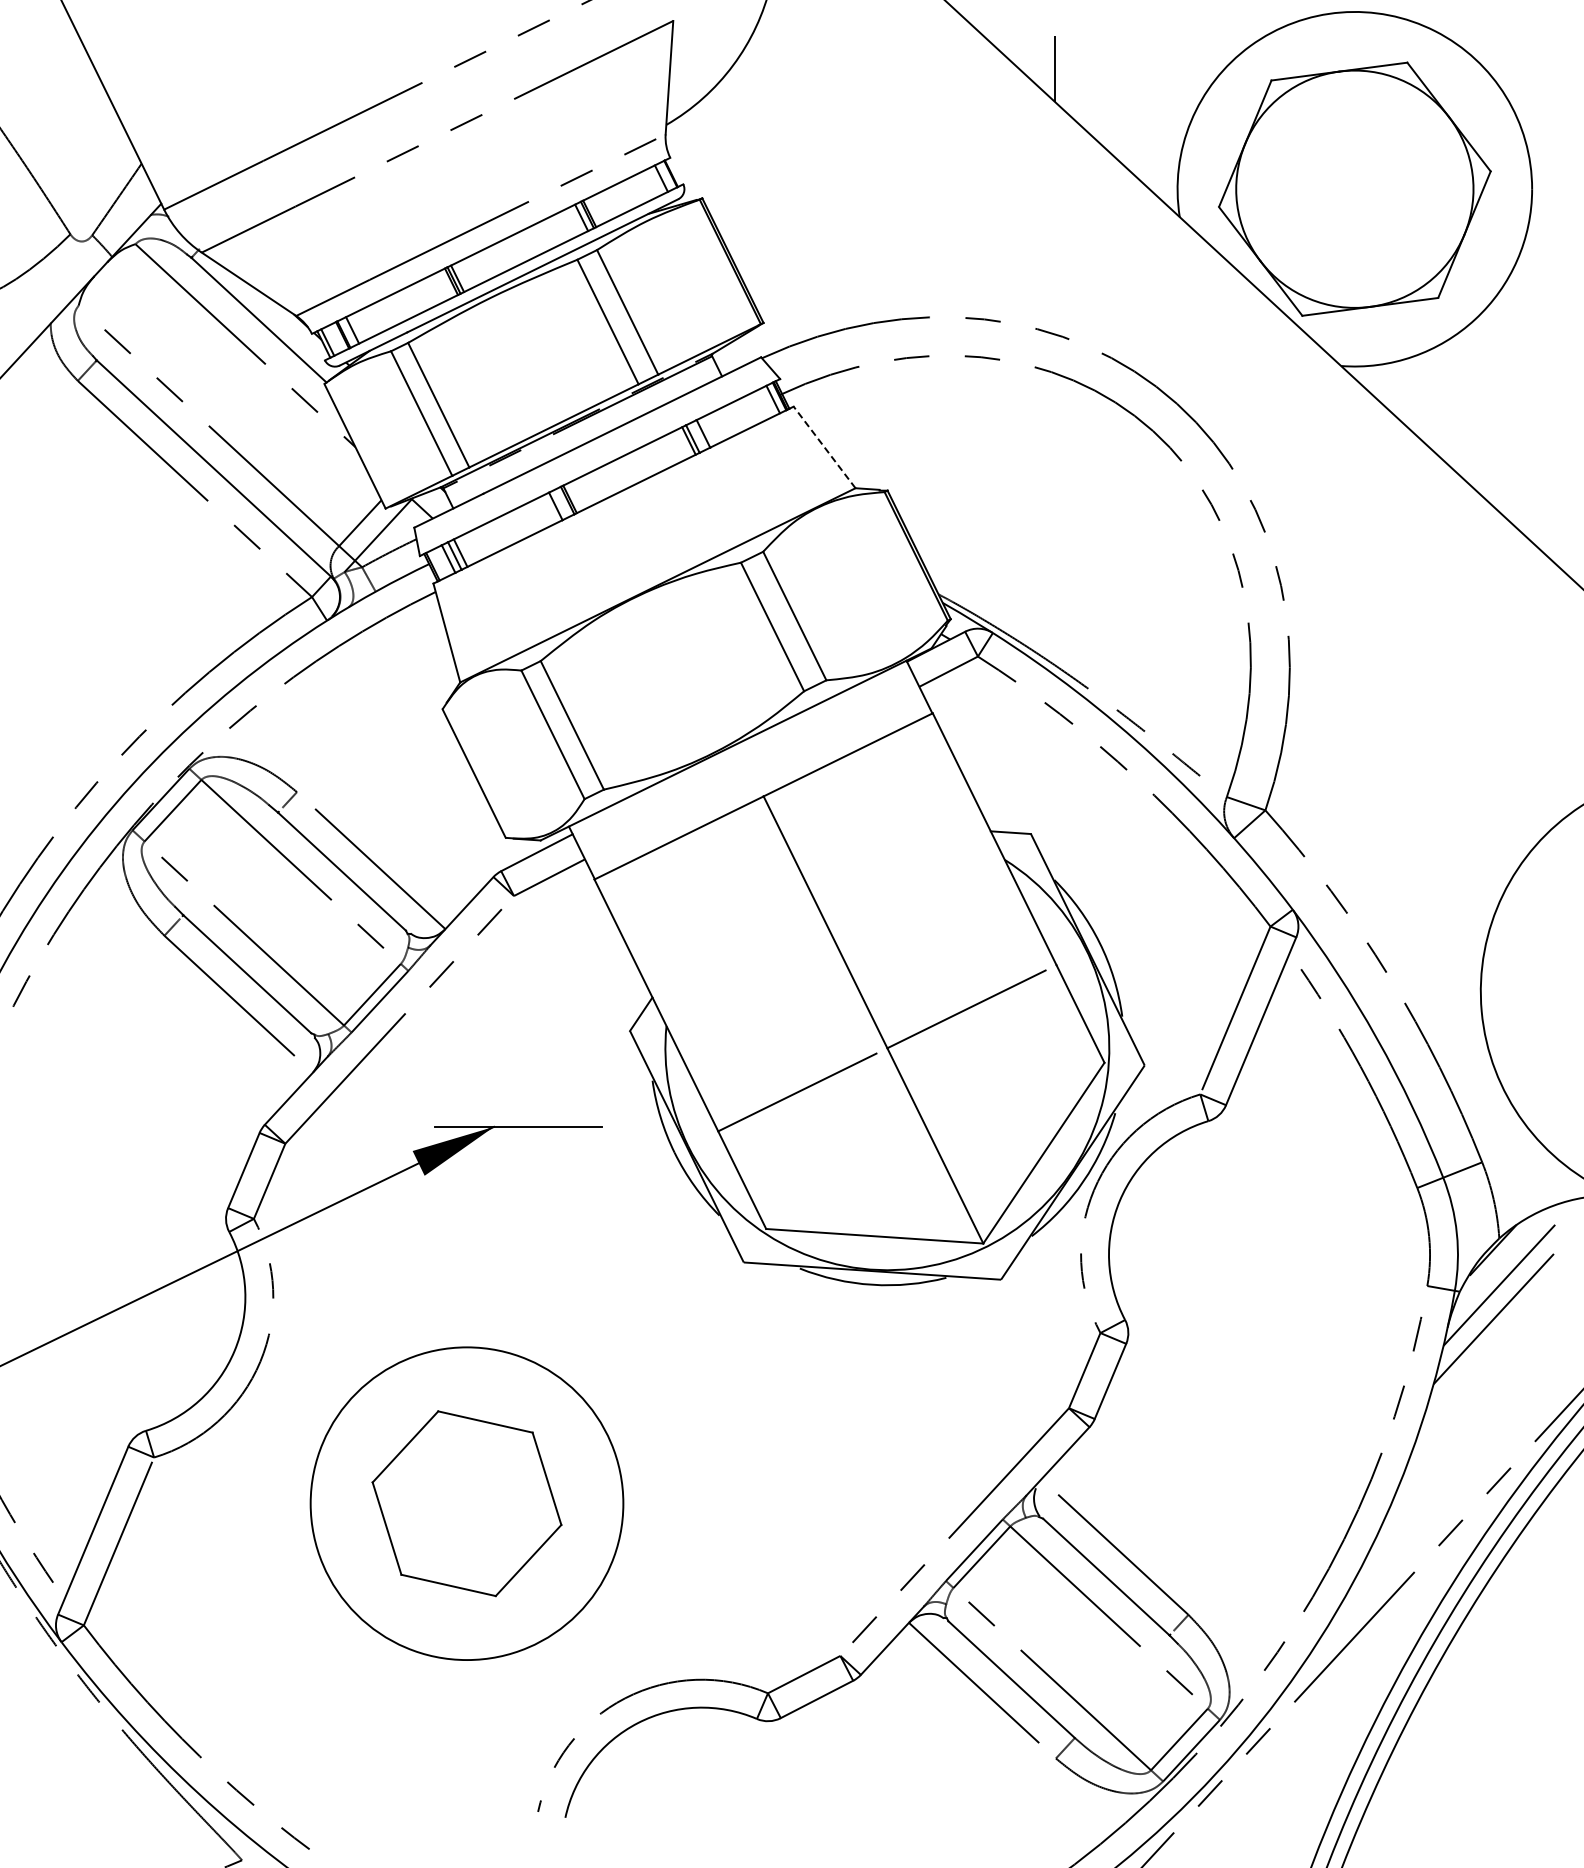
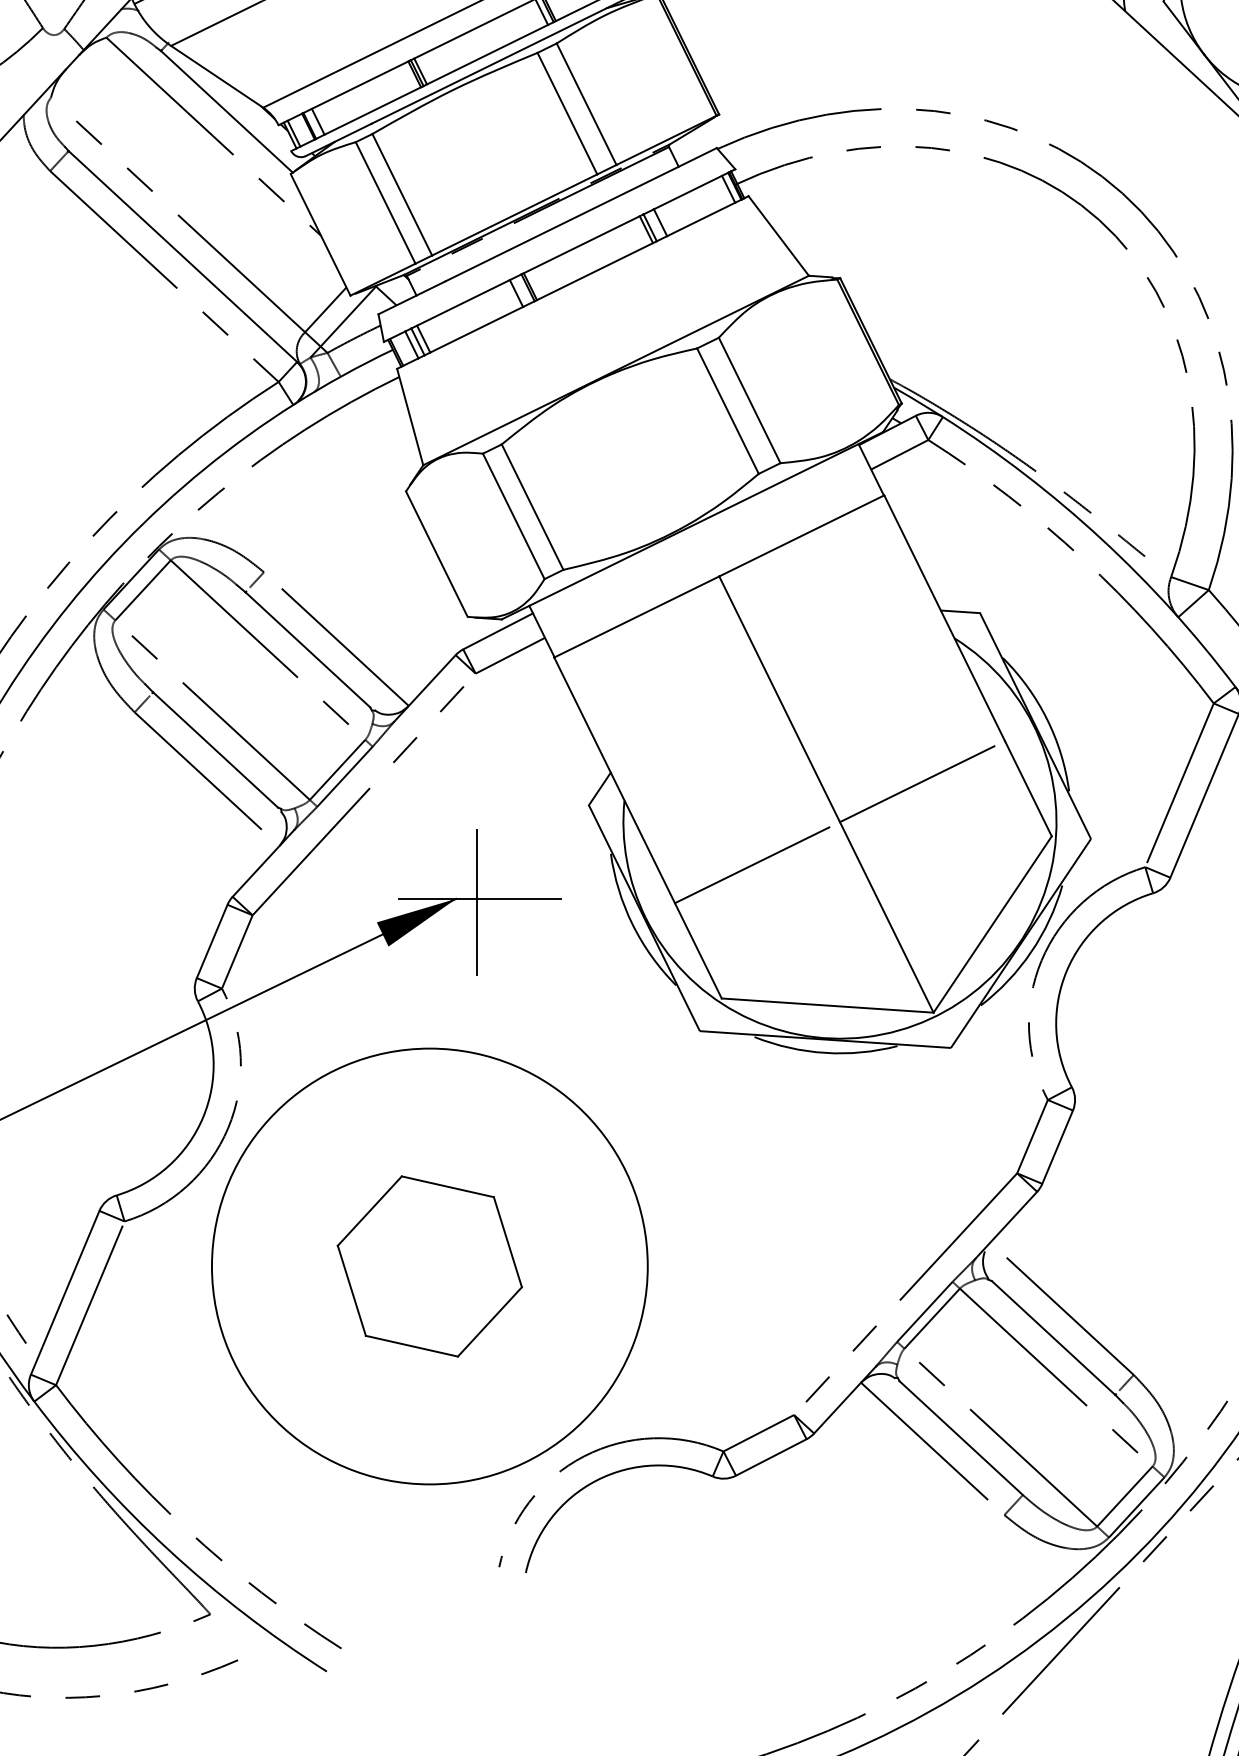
line: (824, 447) -> (778, 236), dashed -> solid
line: (515, 1129) -> (477, 901), added
circle: (466, 1503) -> (429, 1266), size x1.43

